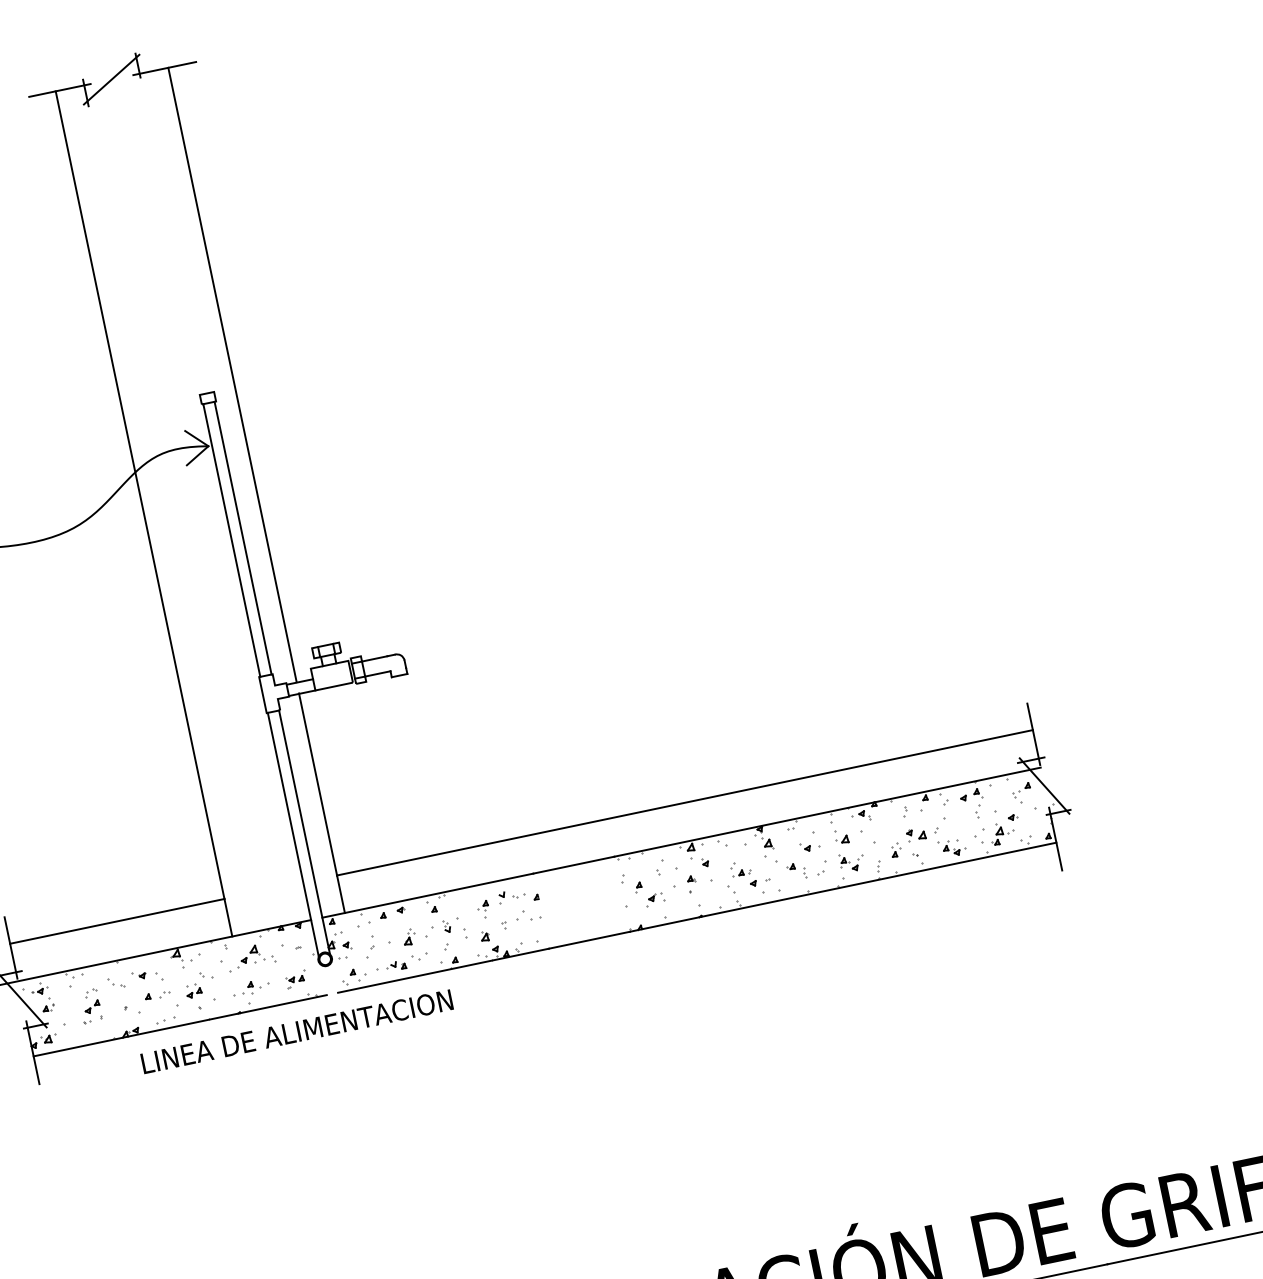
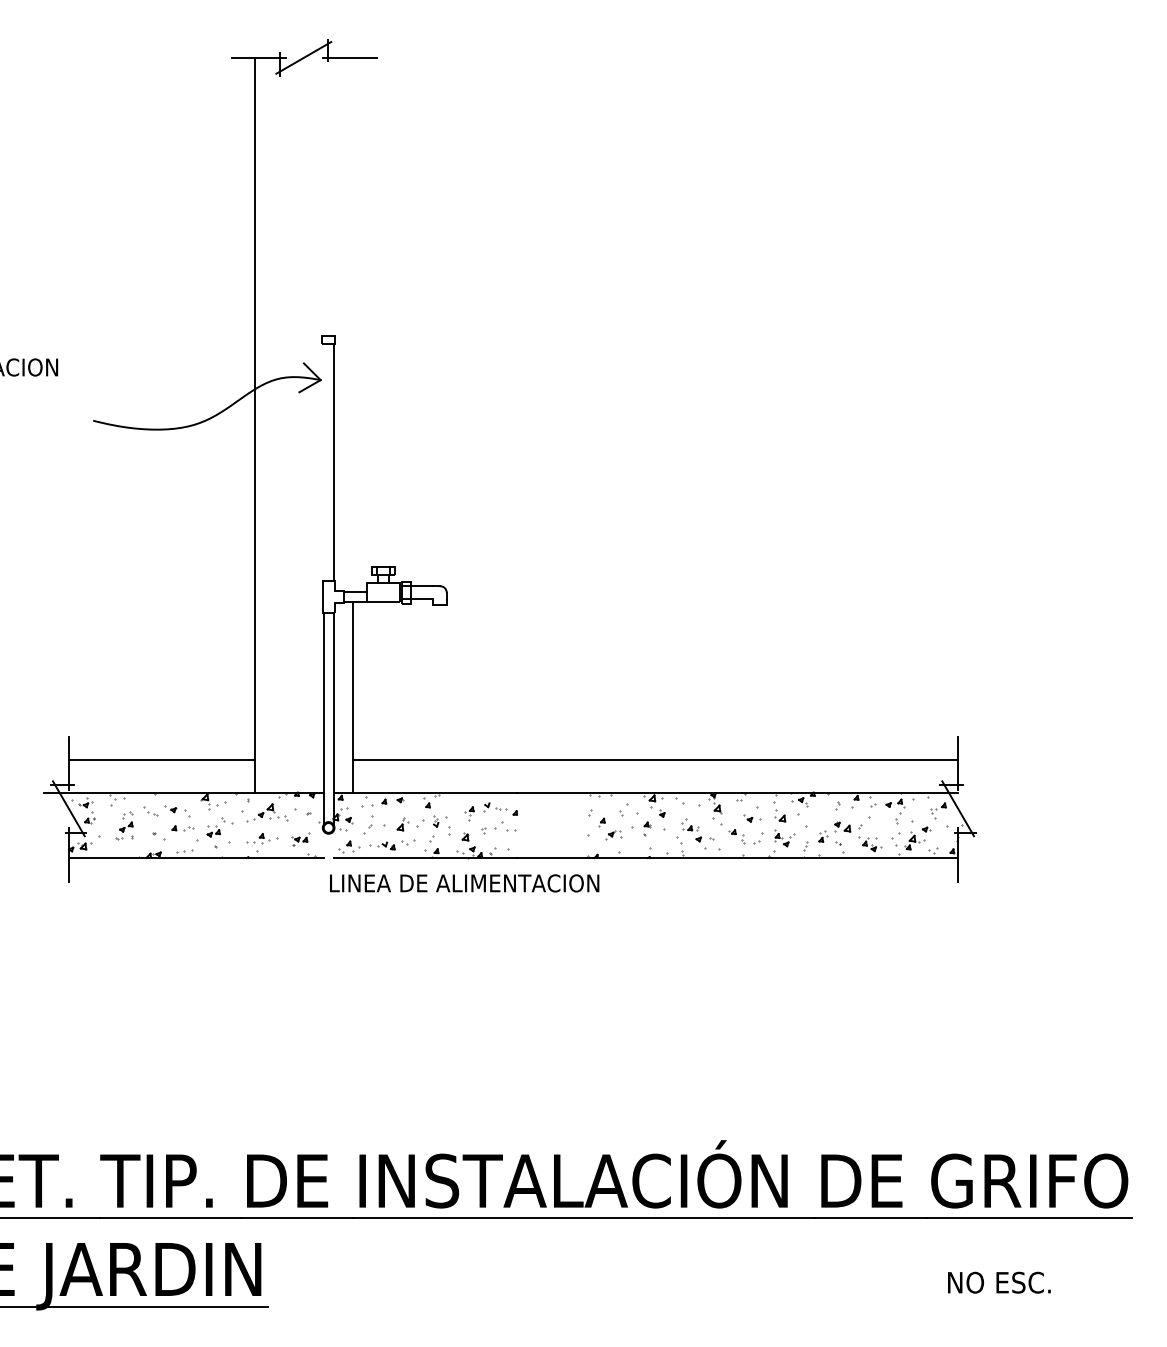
line: (232, 374) -> (353, 324), removed
line: (231, 540) -> (323, 462), removed
text: (296, 1031) -> (464, 883), moved

